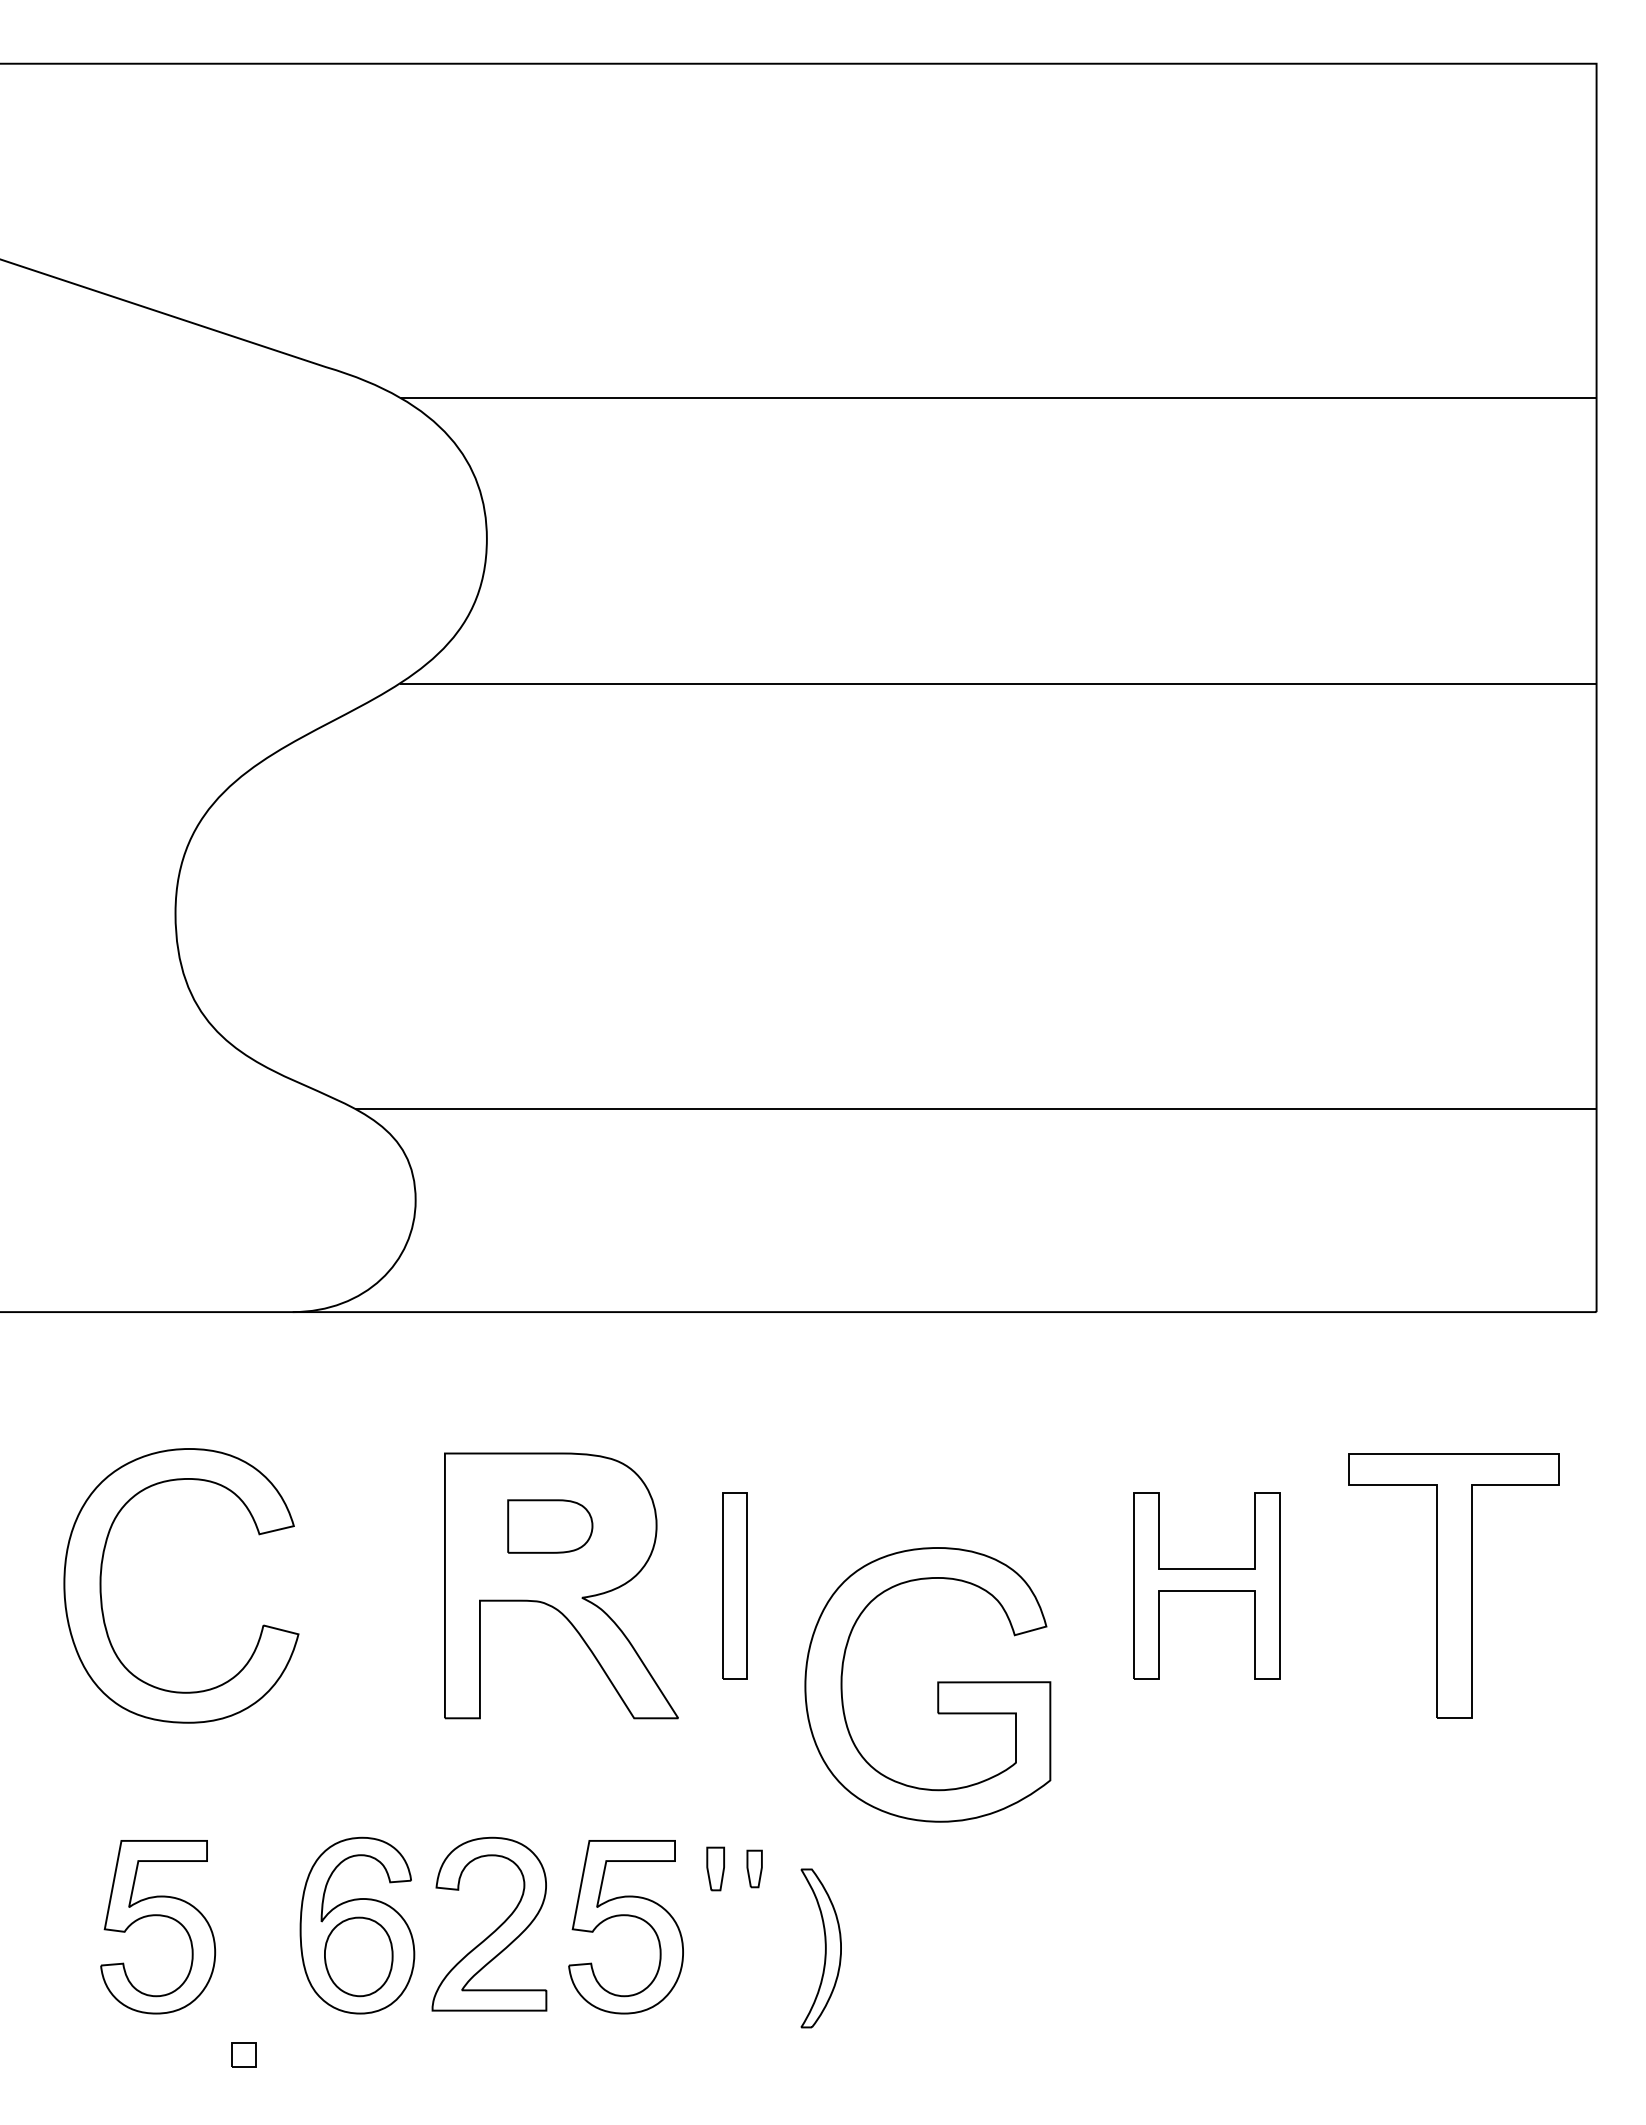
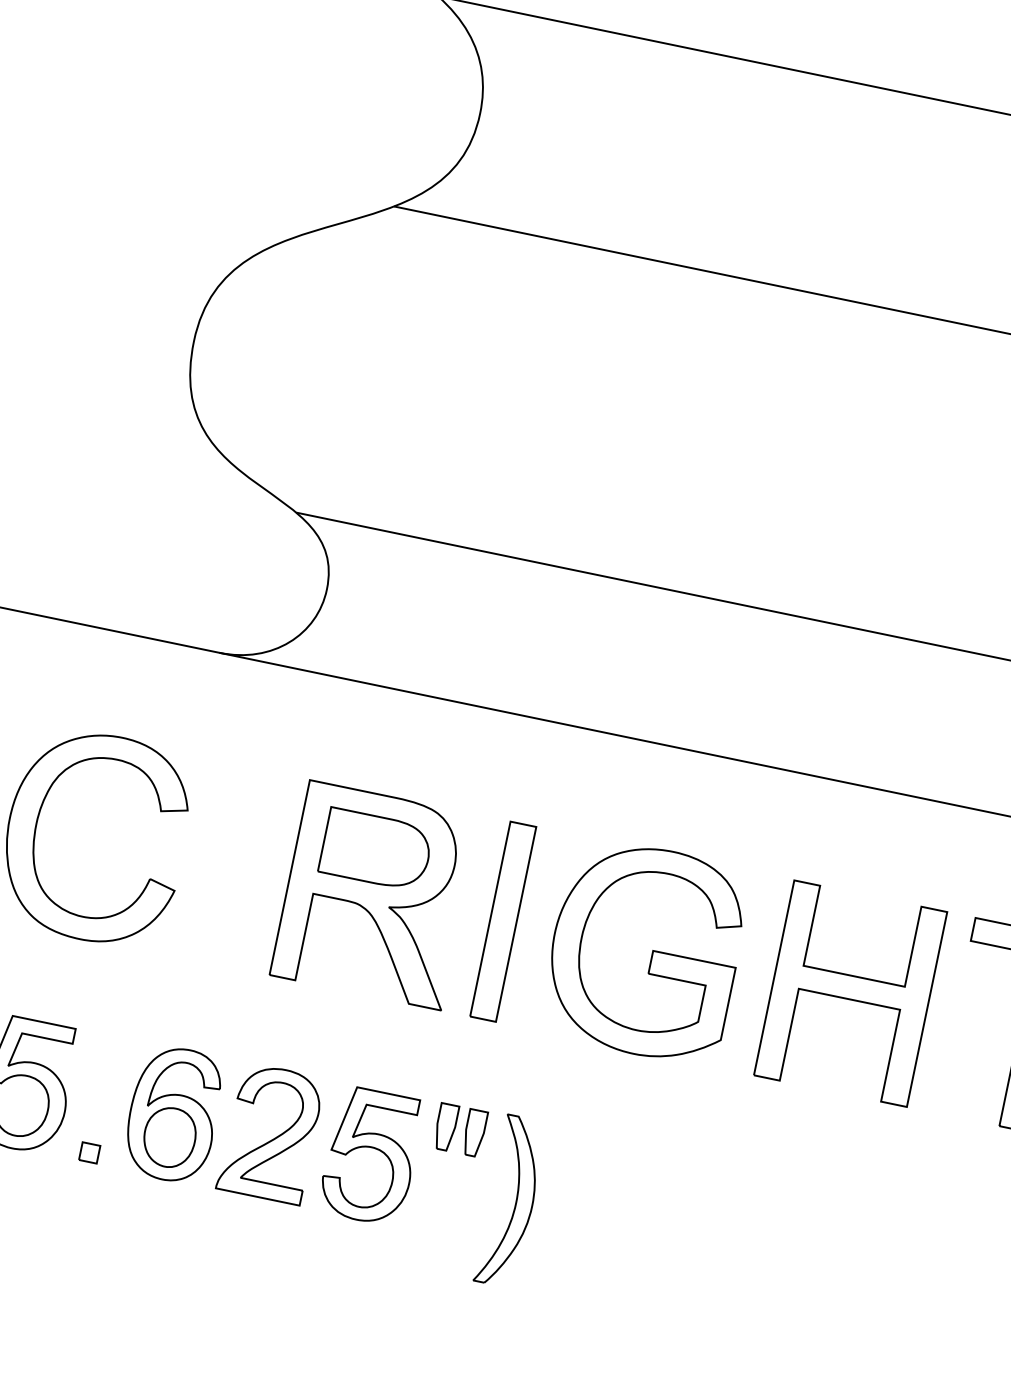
part: (550, 1526) -> (376, 849), size x1.67
part: (735, 1585) -> (503, 921), size x1.43
part: (1206, 1585) -> (850, 993), size x1.43
part: (937, 1684) -> (652, 952), moved
part: (715, 1868) -> (445, 1126), size x1.43
part: (754, 1868) -> (474, 1132), size x1.67
part: (821, 1948) -> (511, 1201), size x1.43
part: (243, 2054) -> (89, 1152), moved

